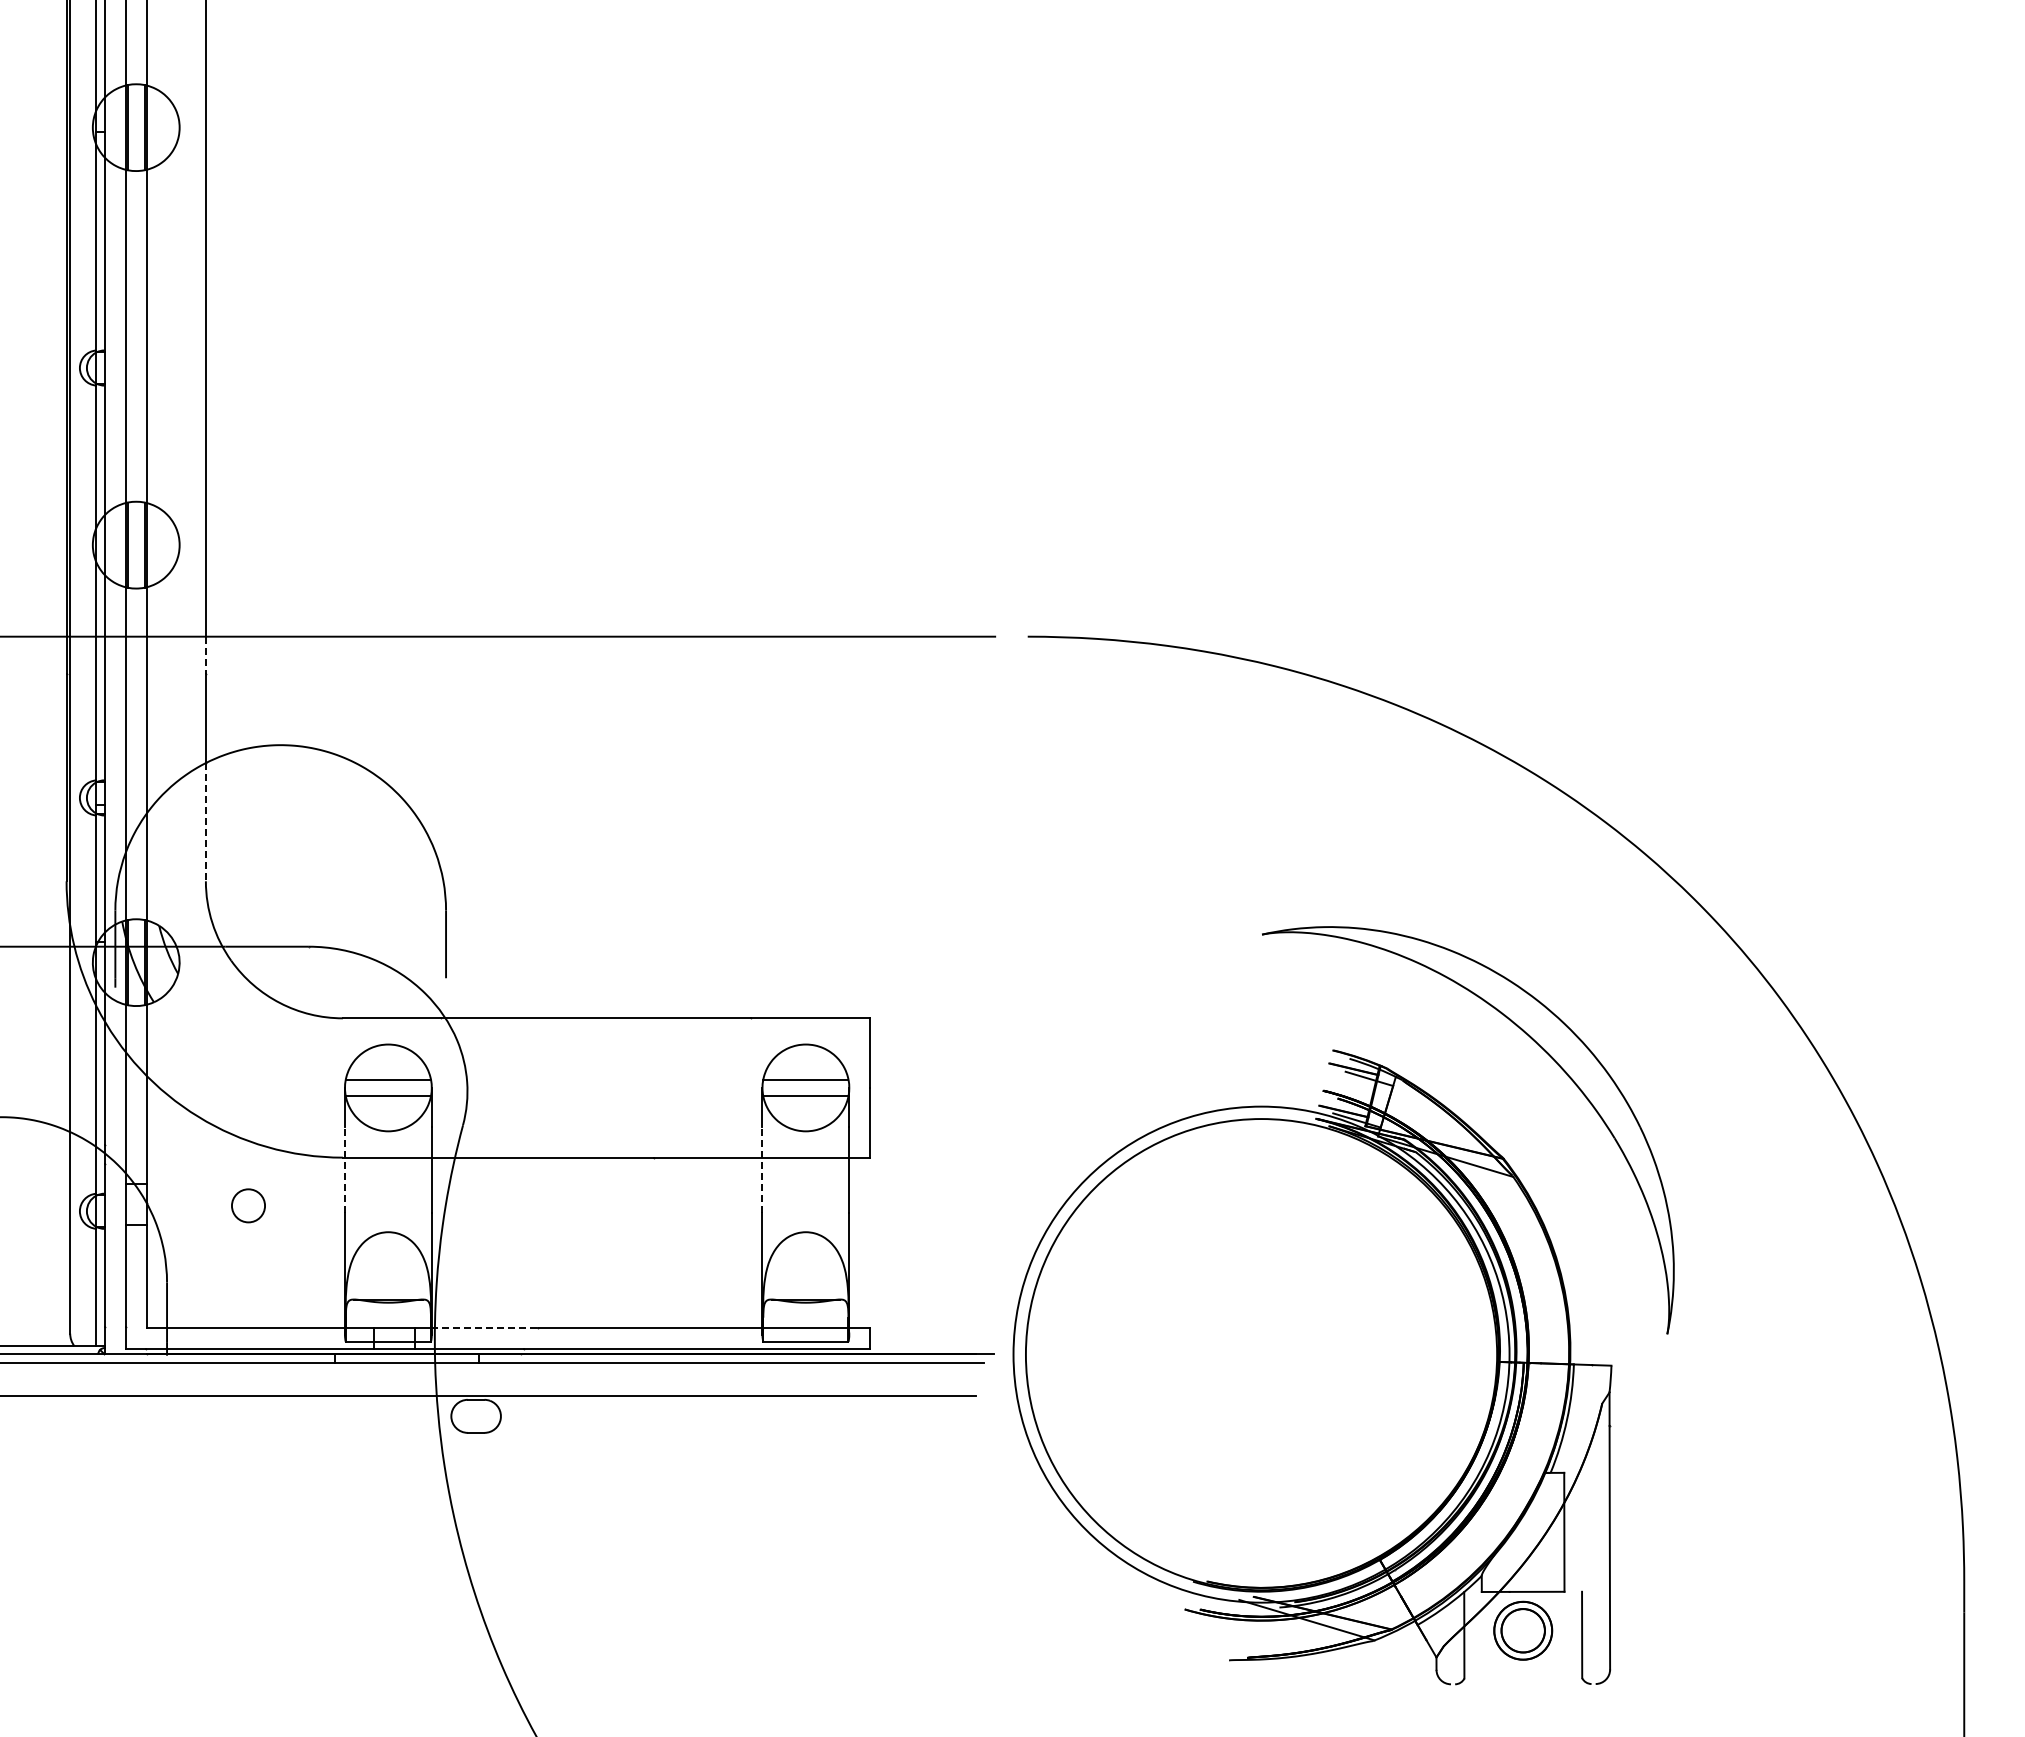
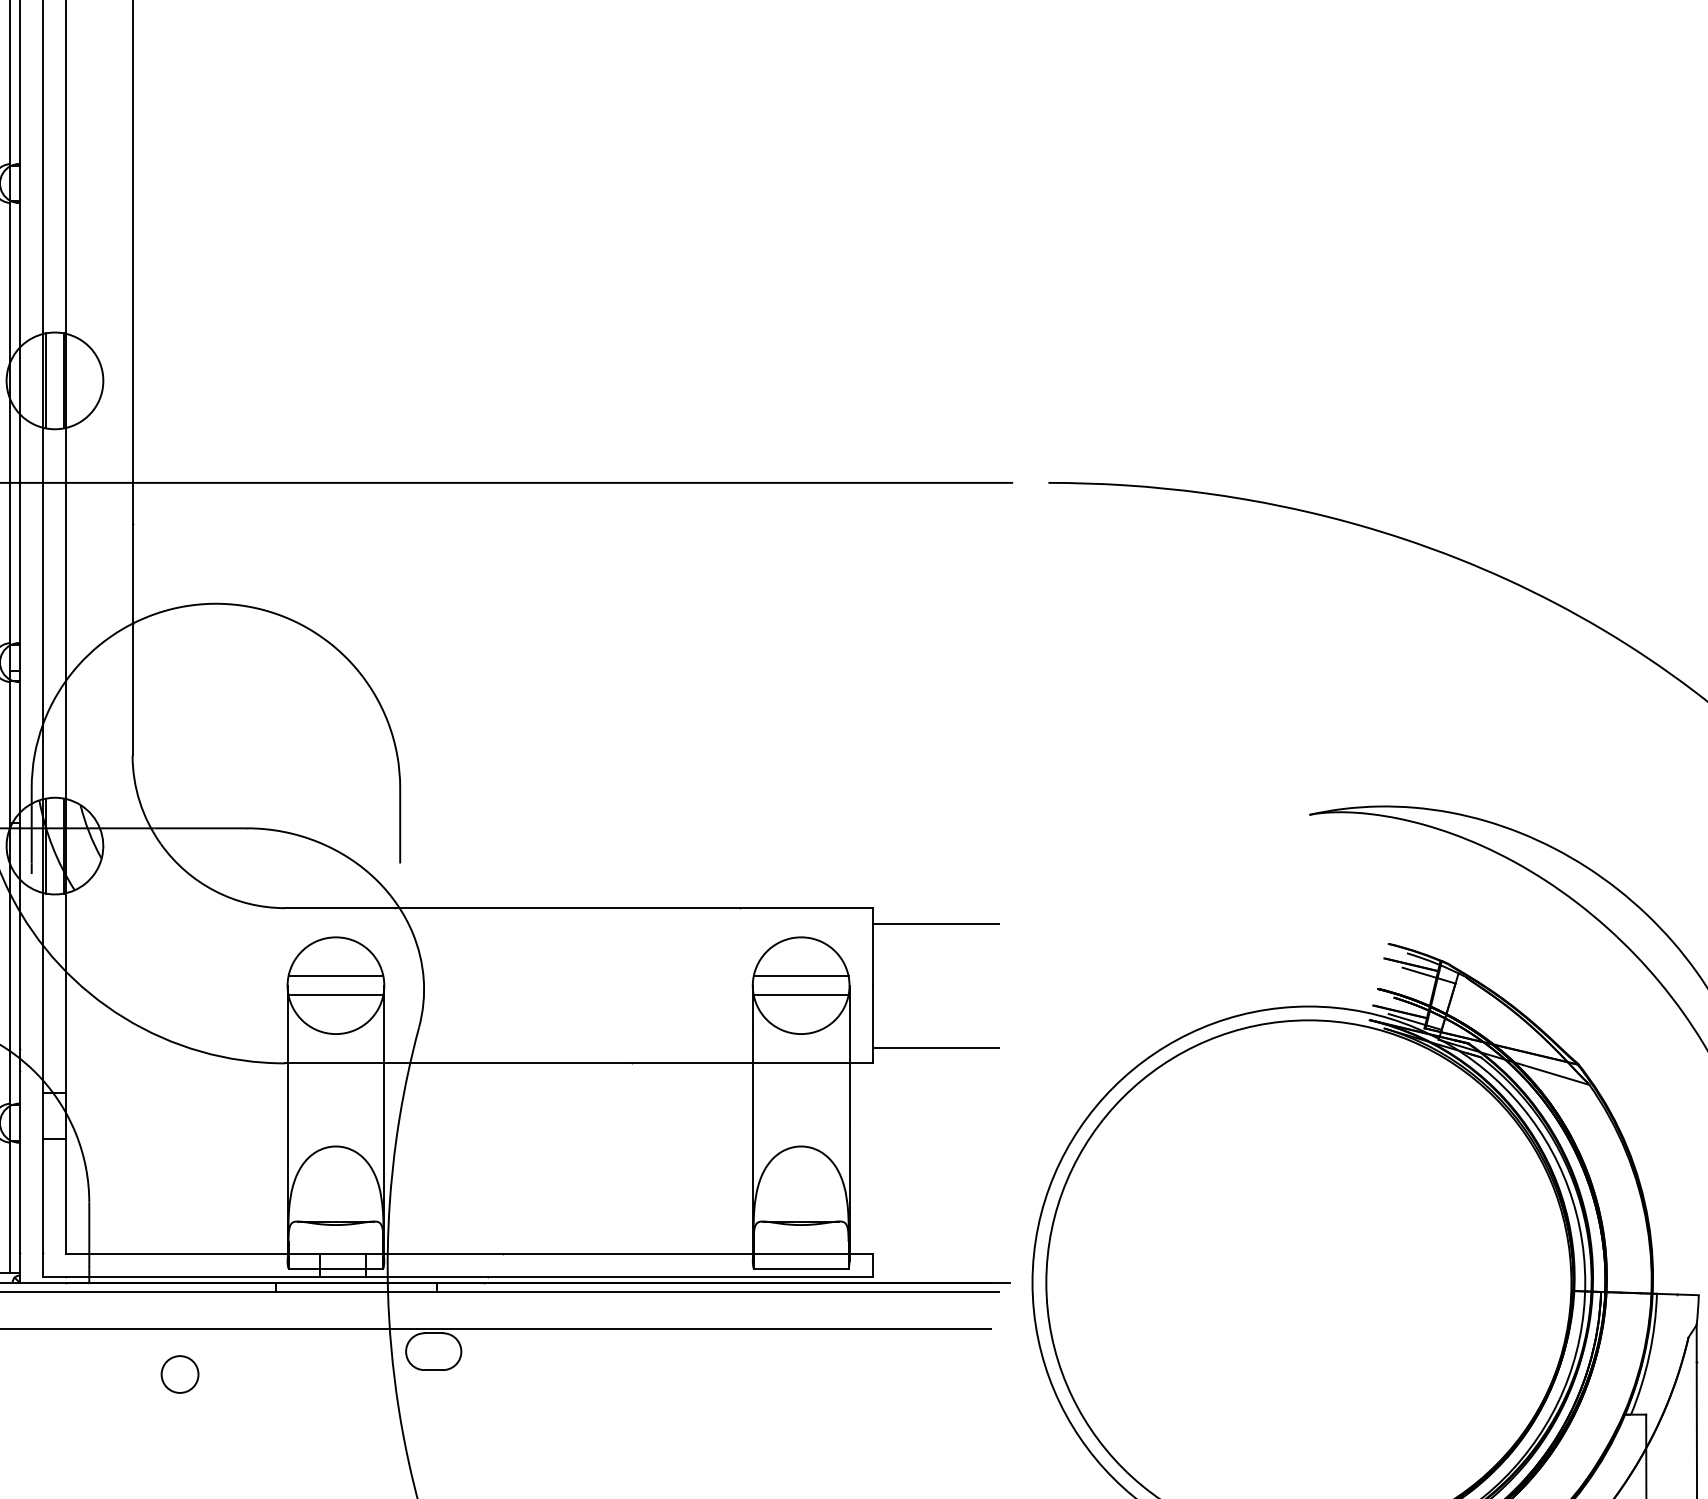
line: (205, 655) -> (132, 503), dashed -> solid
line: (205, 822) -> (132, 689), dashed -> solid
line: (926, 1032) -> (935, 923), added
line: (926, 1143) -> (935, 1047), added
line: (344, 1170) -> (287, 1077), dashed -> solid
line: (762, 1170) -> (752, 1077), dashed -> solid
circle: (248, 1205) -> (180, 1374), moved
line: (484, 1328) -> (443, 1253), dashed -> solid

